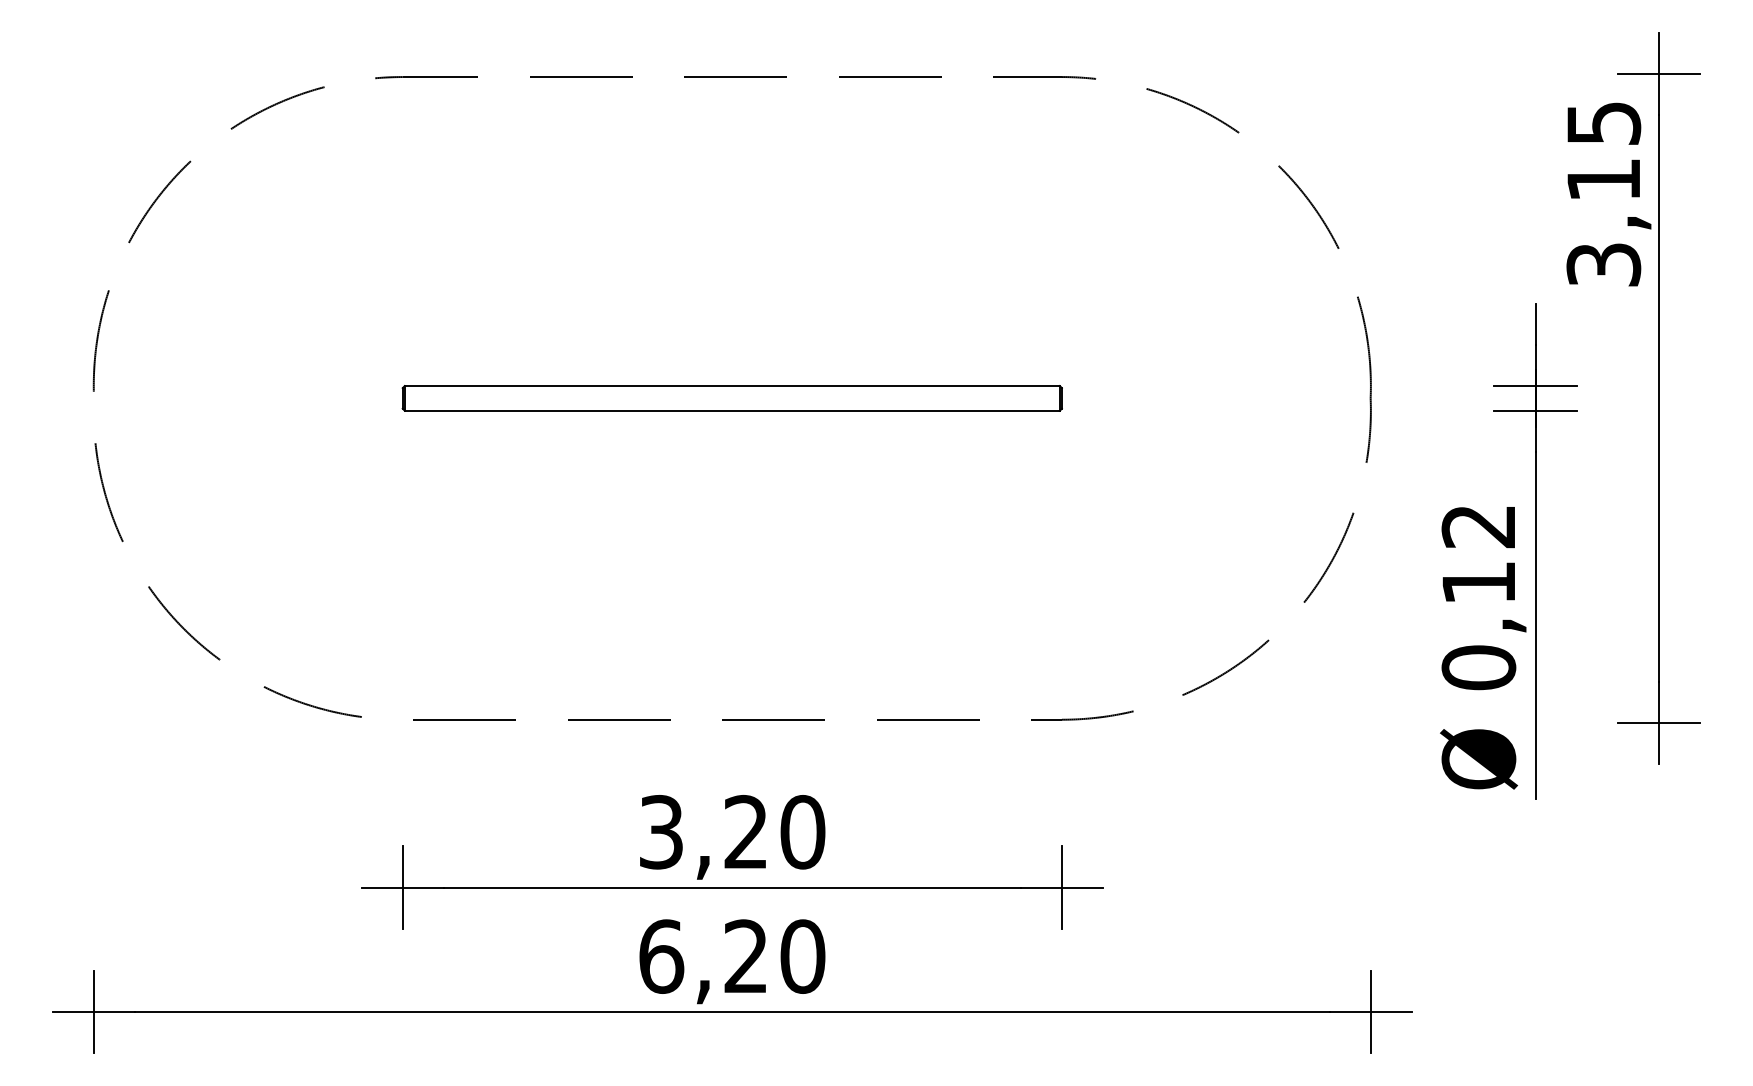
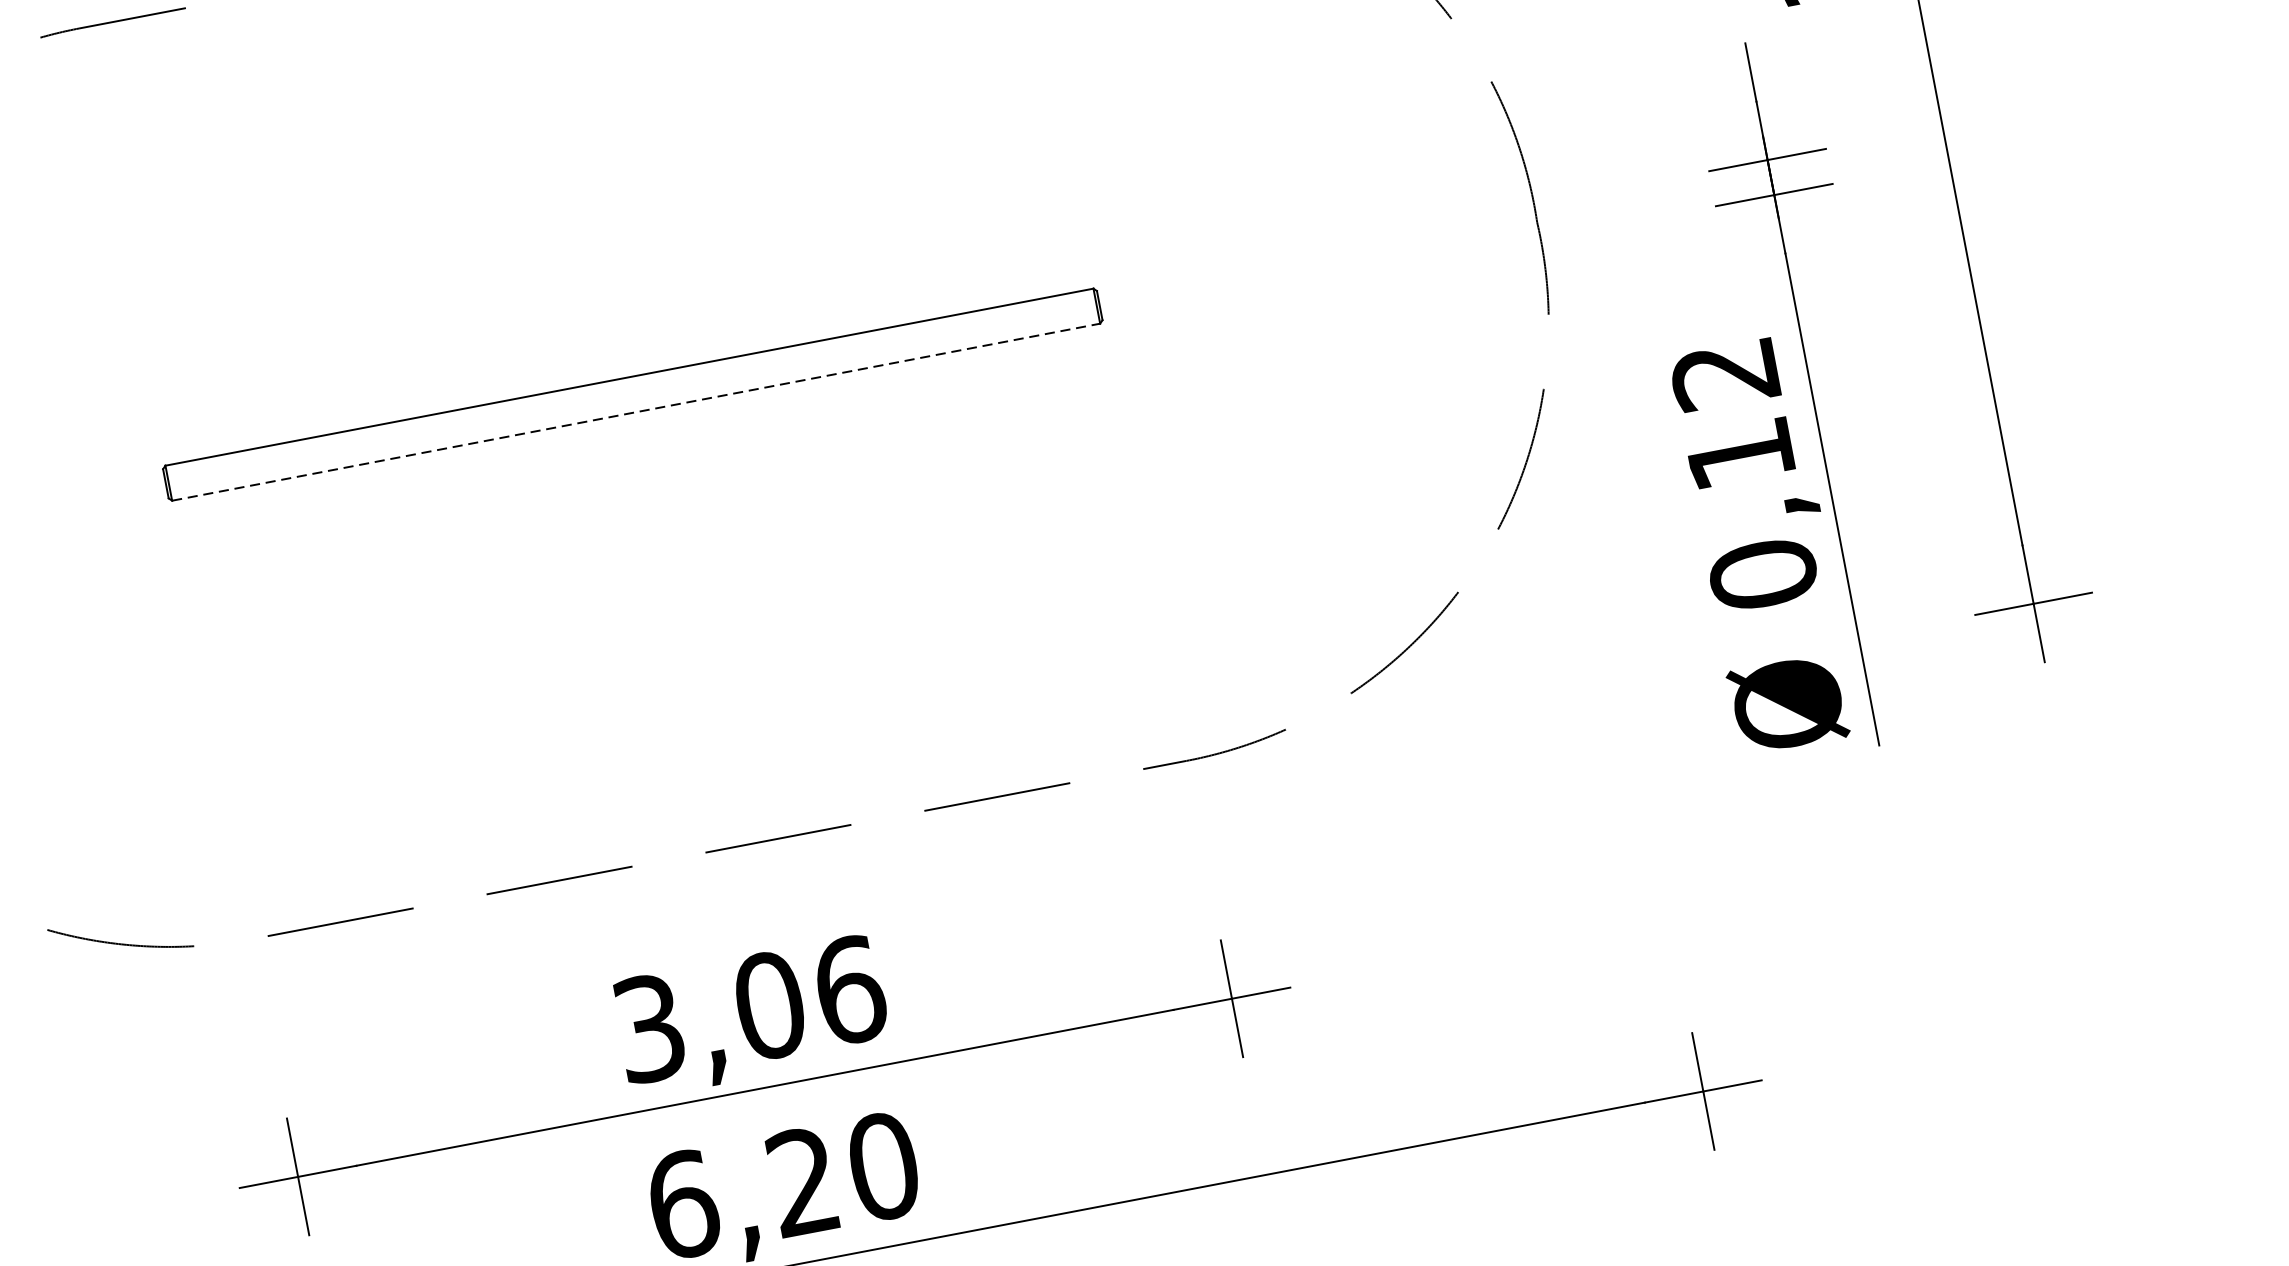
line: (732, 410) -> (636, 411), solid -> dashed
text: (774, 831) -> (809, 996), 3,20 -> 3,06

